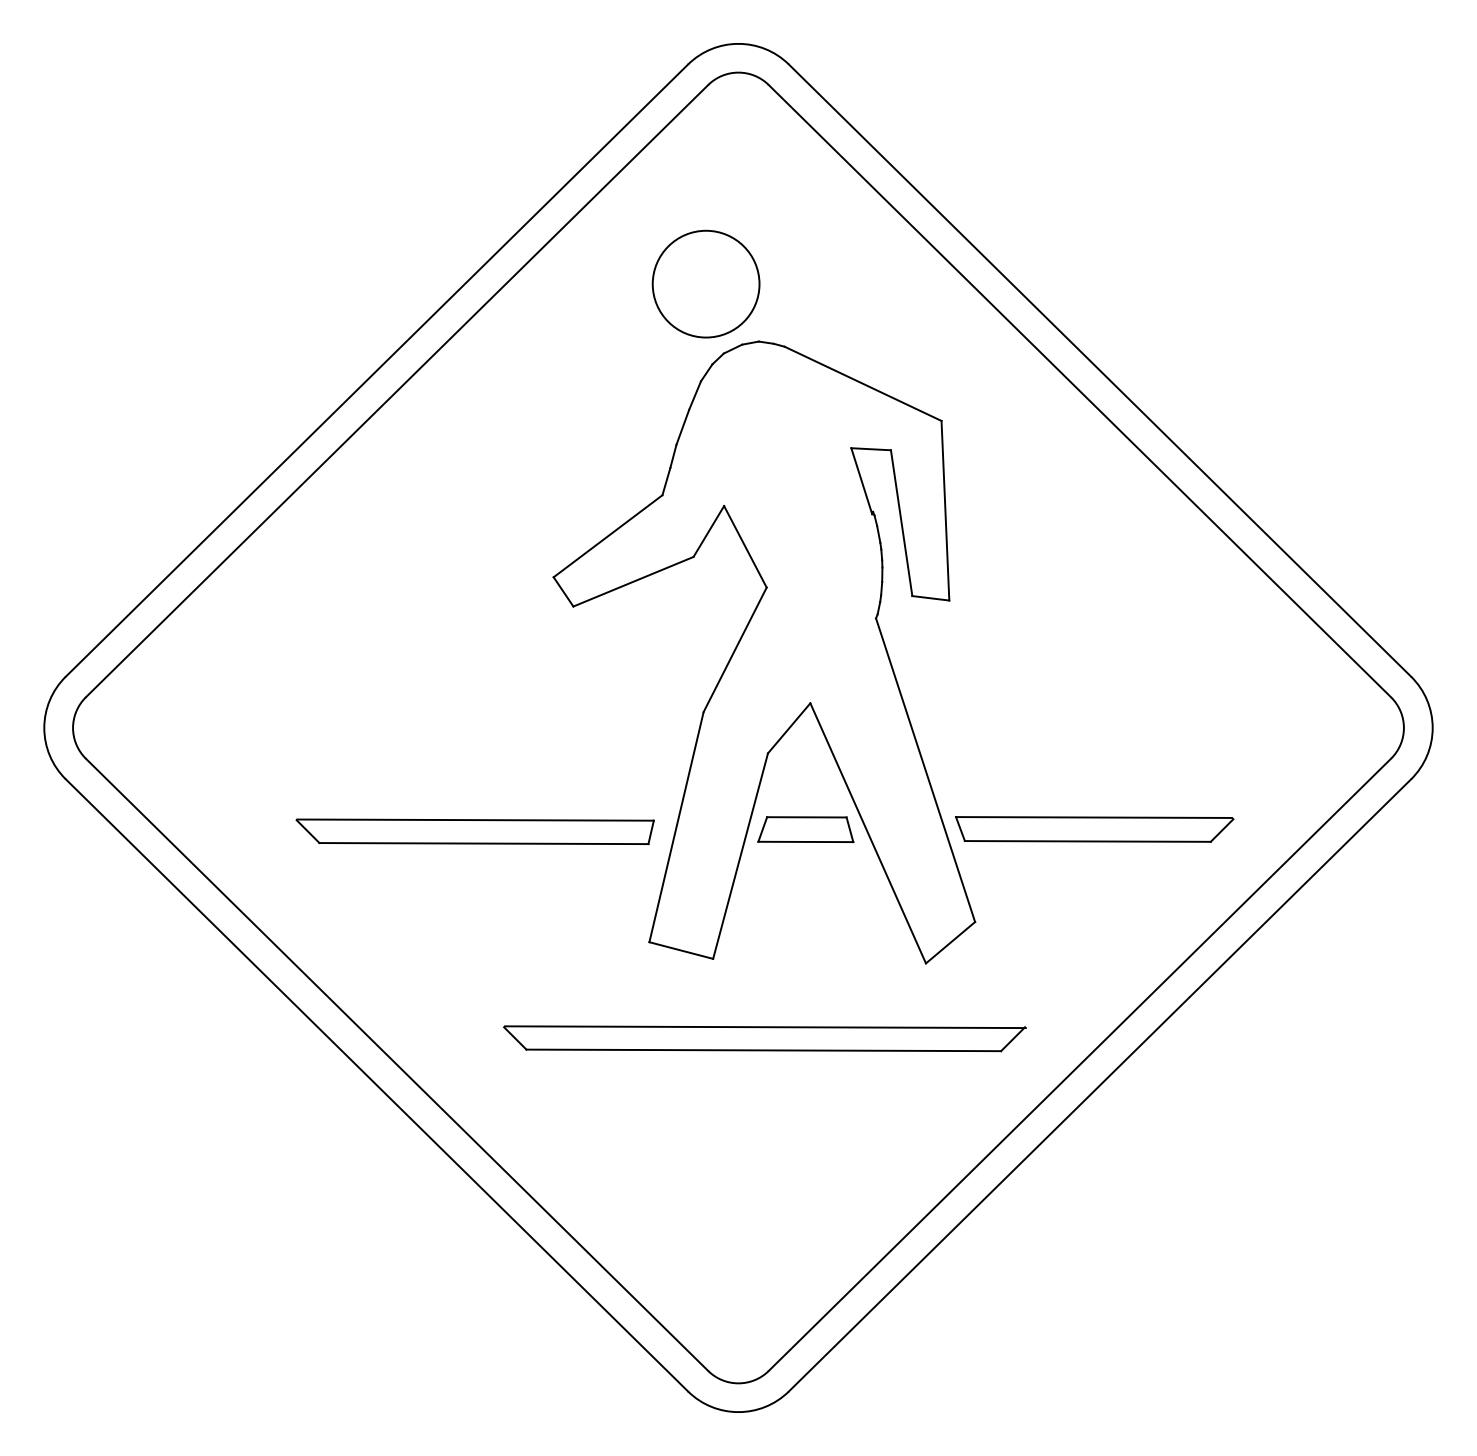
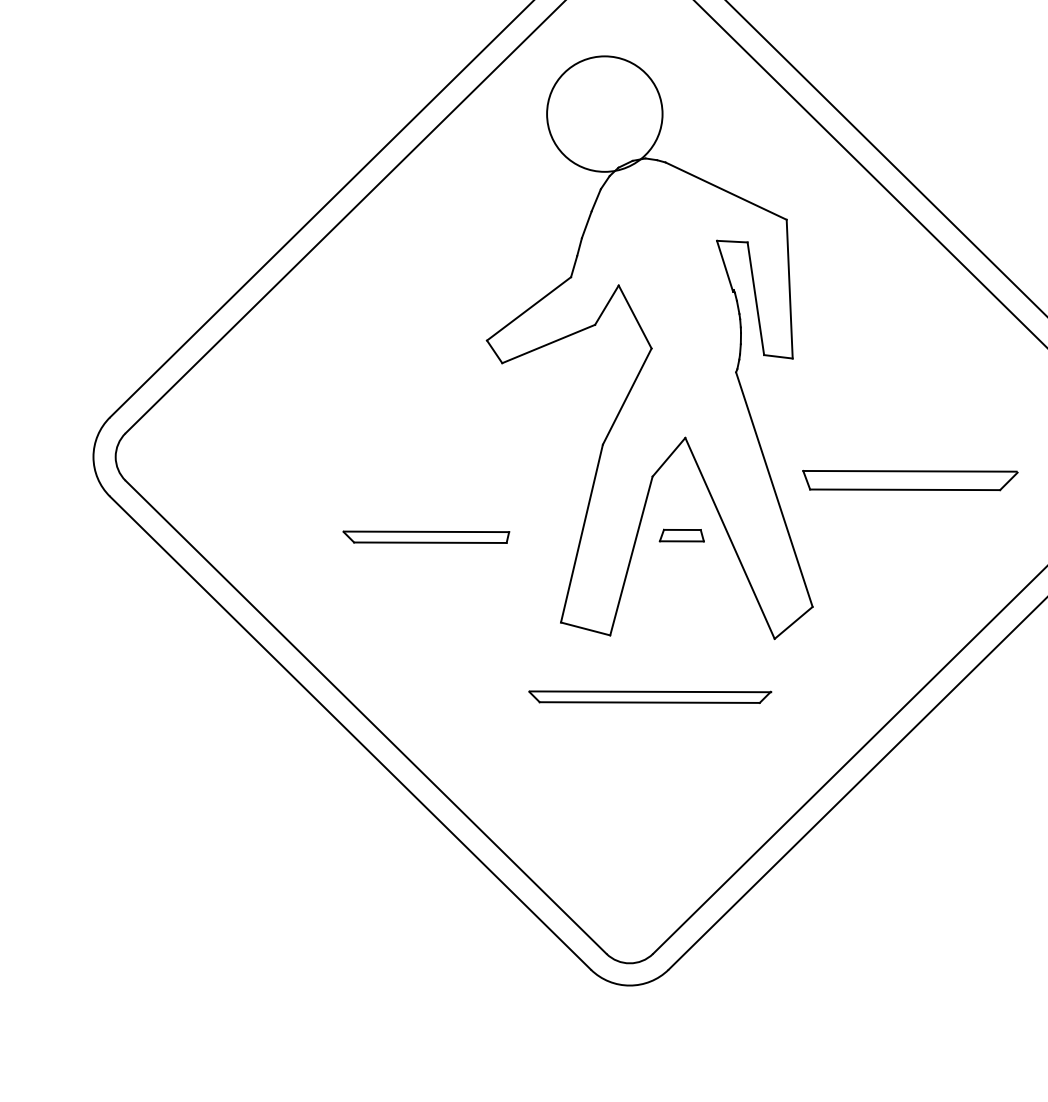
circle: (705, 283) -> (604, 113), size x1.4
part: (805, 829) -> (681, 535), size x0.6
part: (1094, 829) -> (910, 480), moved
part: (474, 831) -> (425, 536), size x0.6
part: (764, 1038) -> (649, 696), size x0.6

